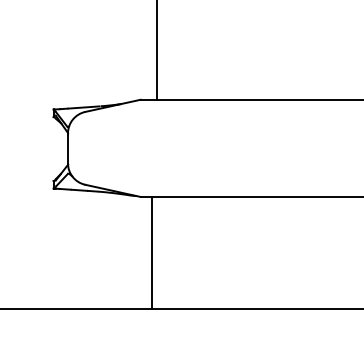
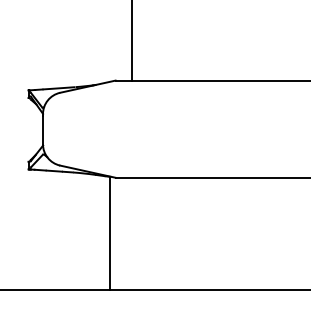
line: (151, 252) -> (109, 233), moved

